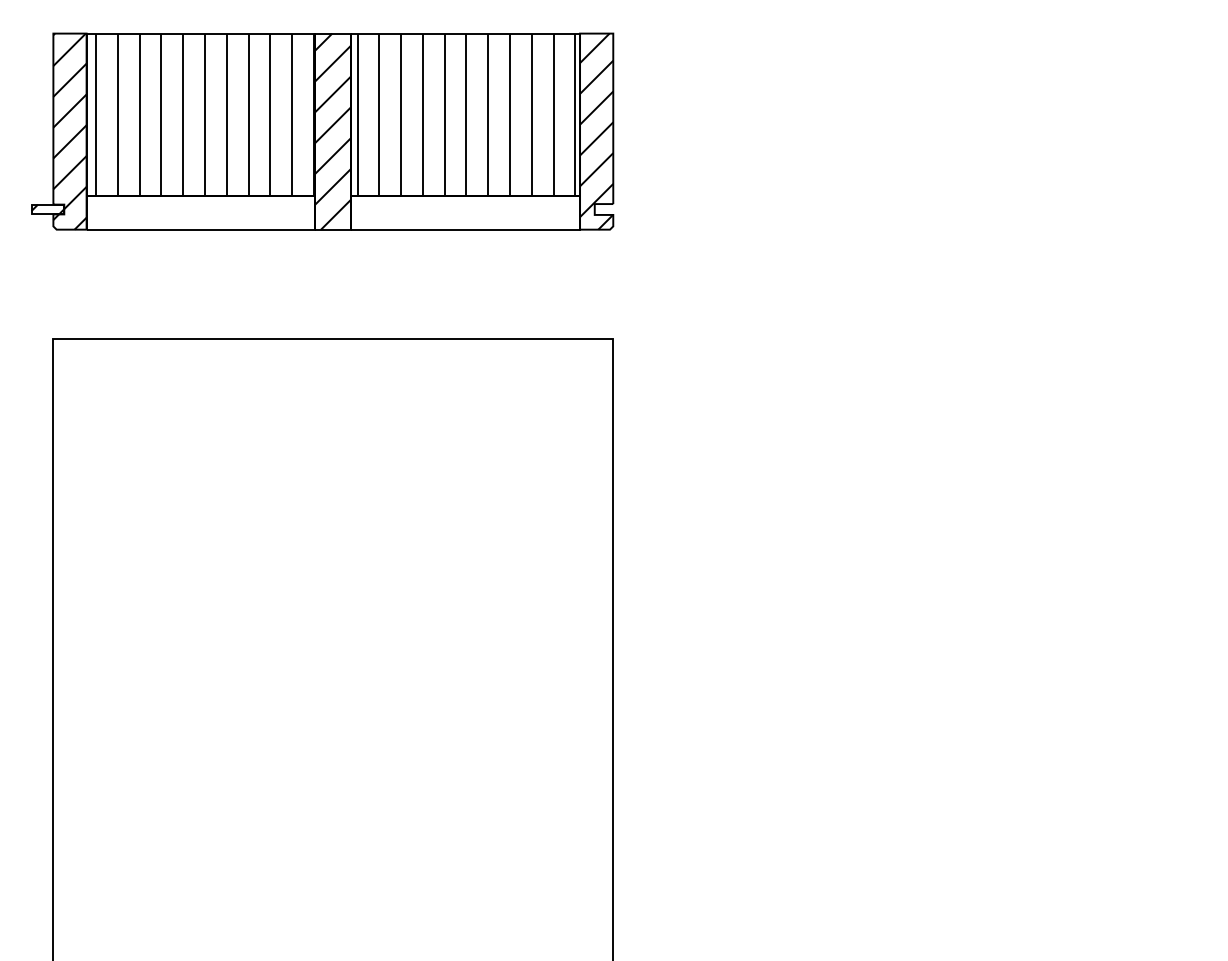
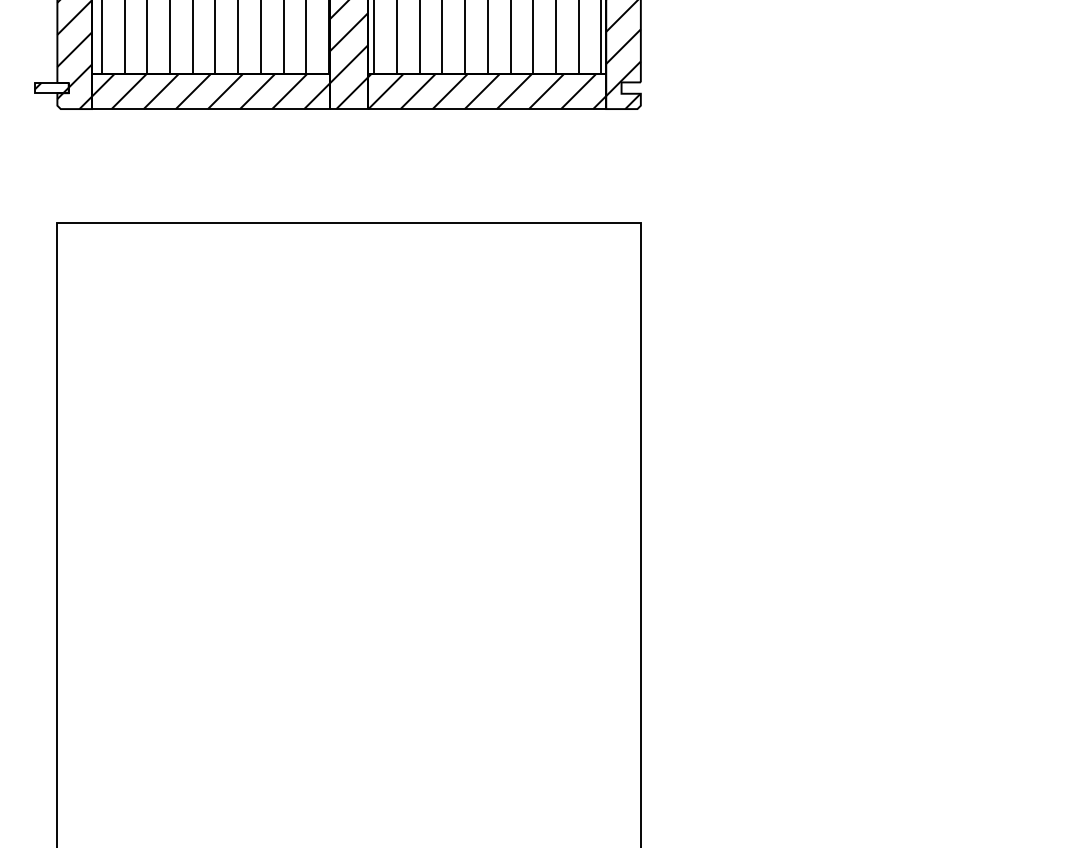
hatch: (200, 212) -> (210, 91), added
hatch: (465, 212) -> (486, 91), added

